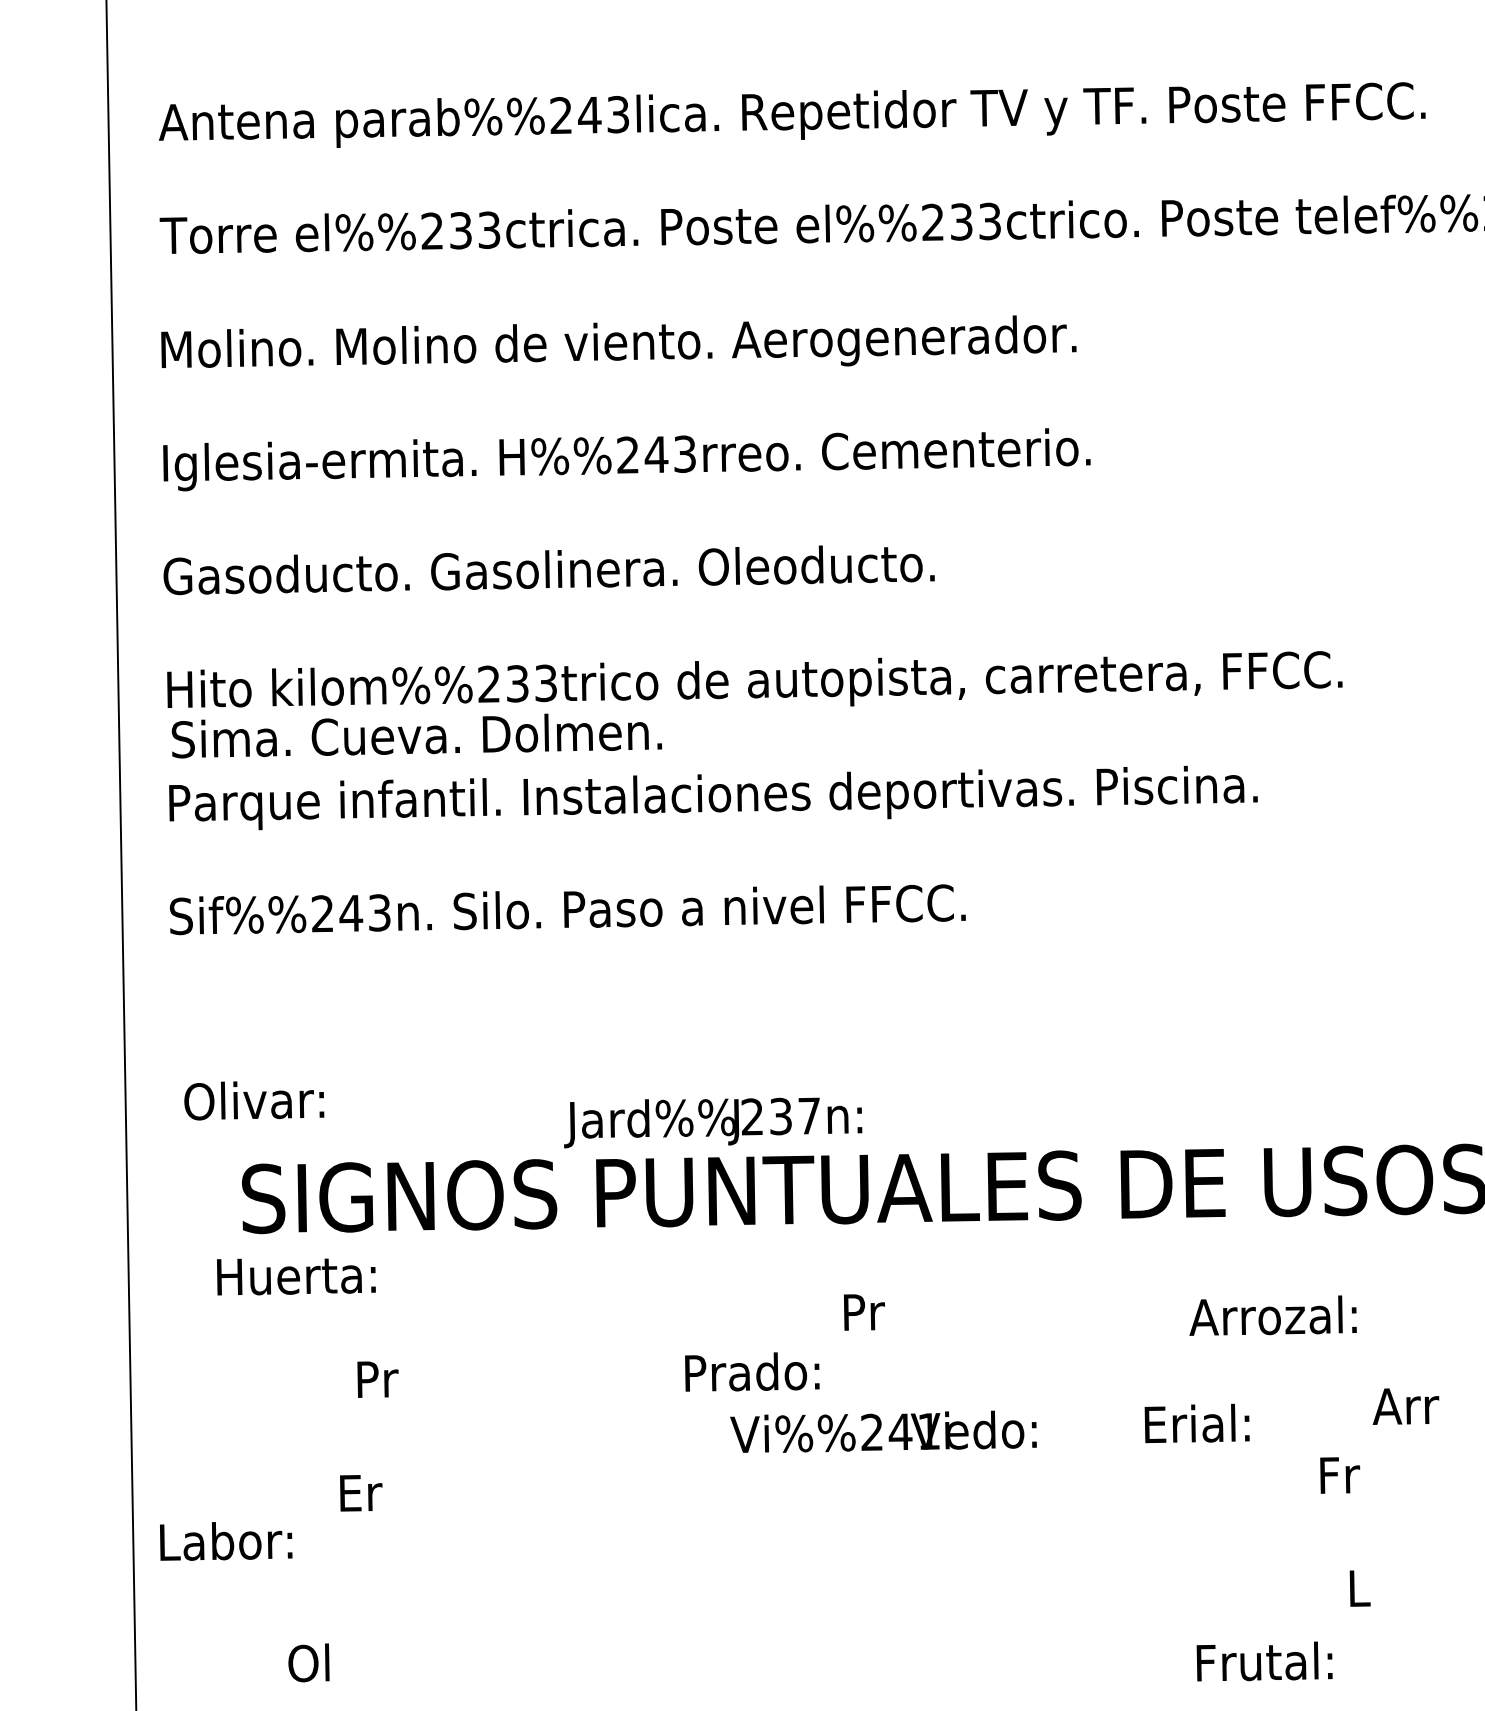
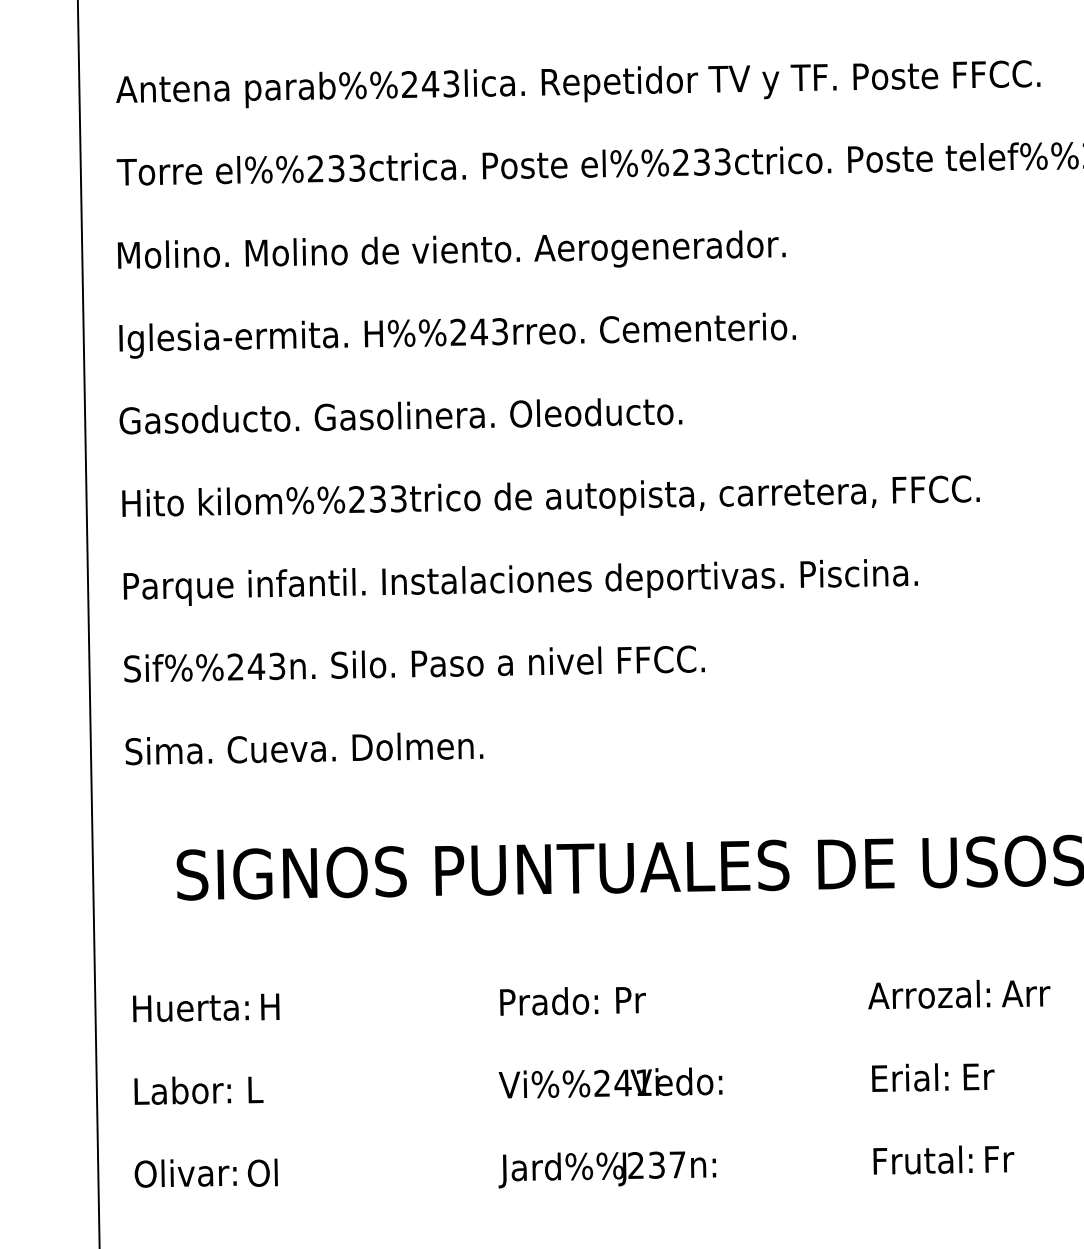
text: (416, 735) -> (304, 748), moved
text: (254, 1100) -> (185, 1173), moved
text: (713, 1122) -> (607, 1169), moved
text: (296, 1276) -> (191, 1008), moved
text: (864, 1312) -> (631, 1000), moved
text: (1272, 1315) -> (928, 994), moved
text: (379, 1379) -> (277, 1006), Pr -> H
text: (1405, 1406) -> (1025, 993), moved
text: (1196, 1423) -> (909, 1077), moved
text: (883, 1431) -> (610, 1082), moved
text: (1343, 1475) -> (980, 1076), Fr -> Er
text: (363, 1493) -> (265, 1090), Er -> L
text: (226, 1541) -> (182, 1090), moved
text: (1371, 1588) -> (1000, 1159), L -> Fr
text: (1264, 1661) -> (922, 1160), moved
text: (308, 1662) -> (262, 1172), moved

